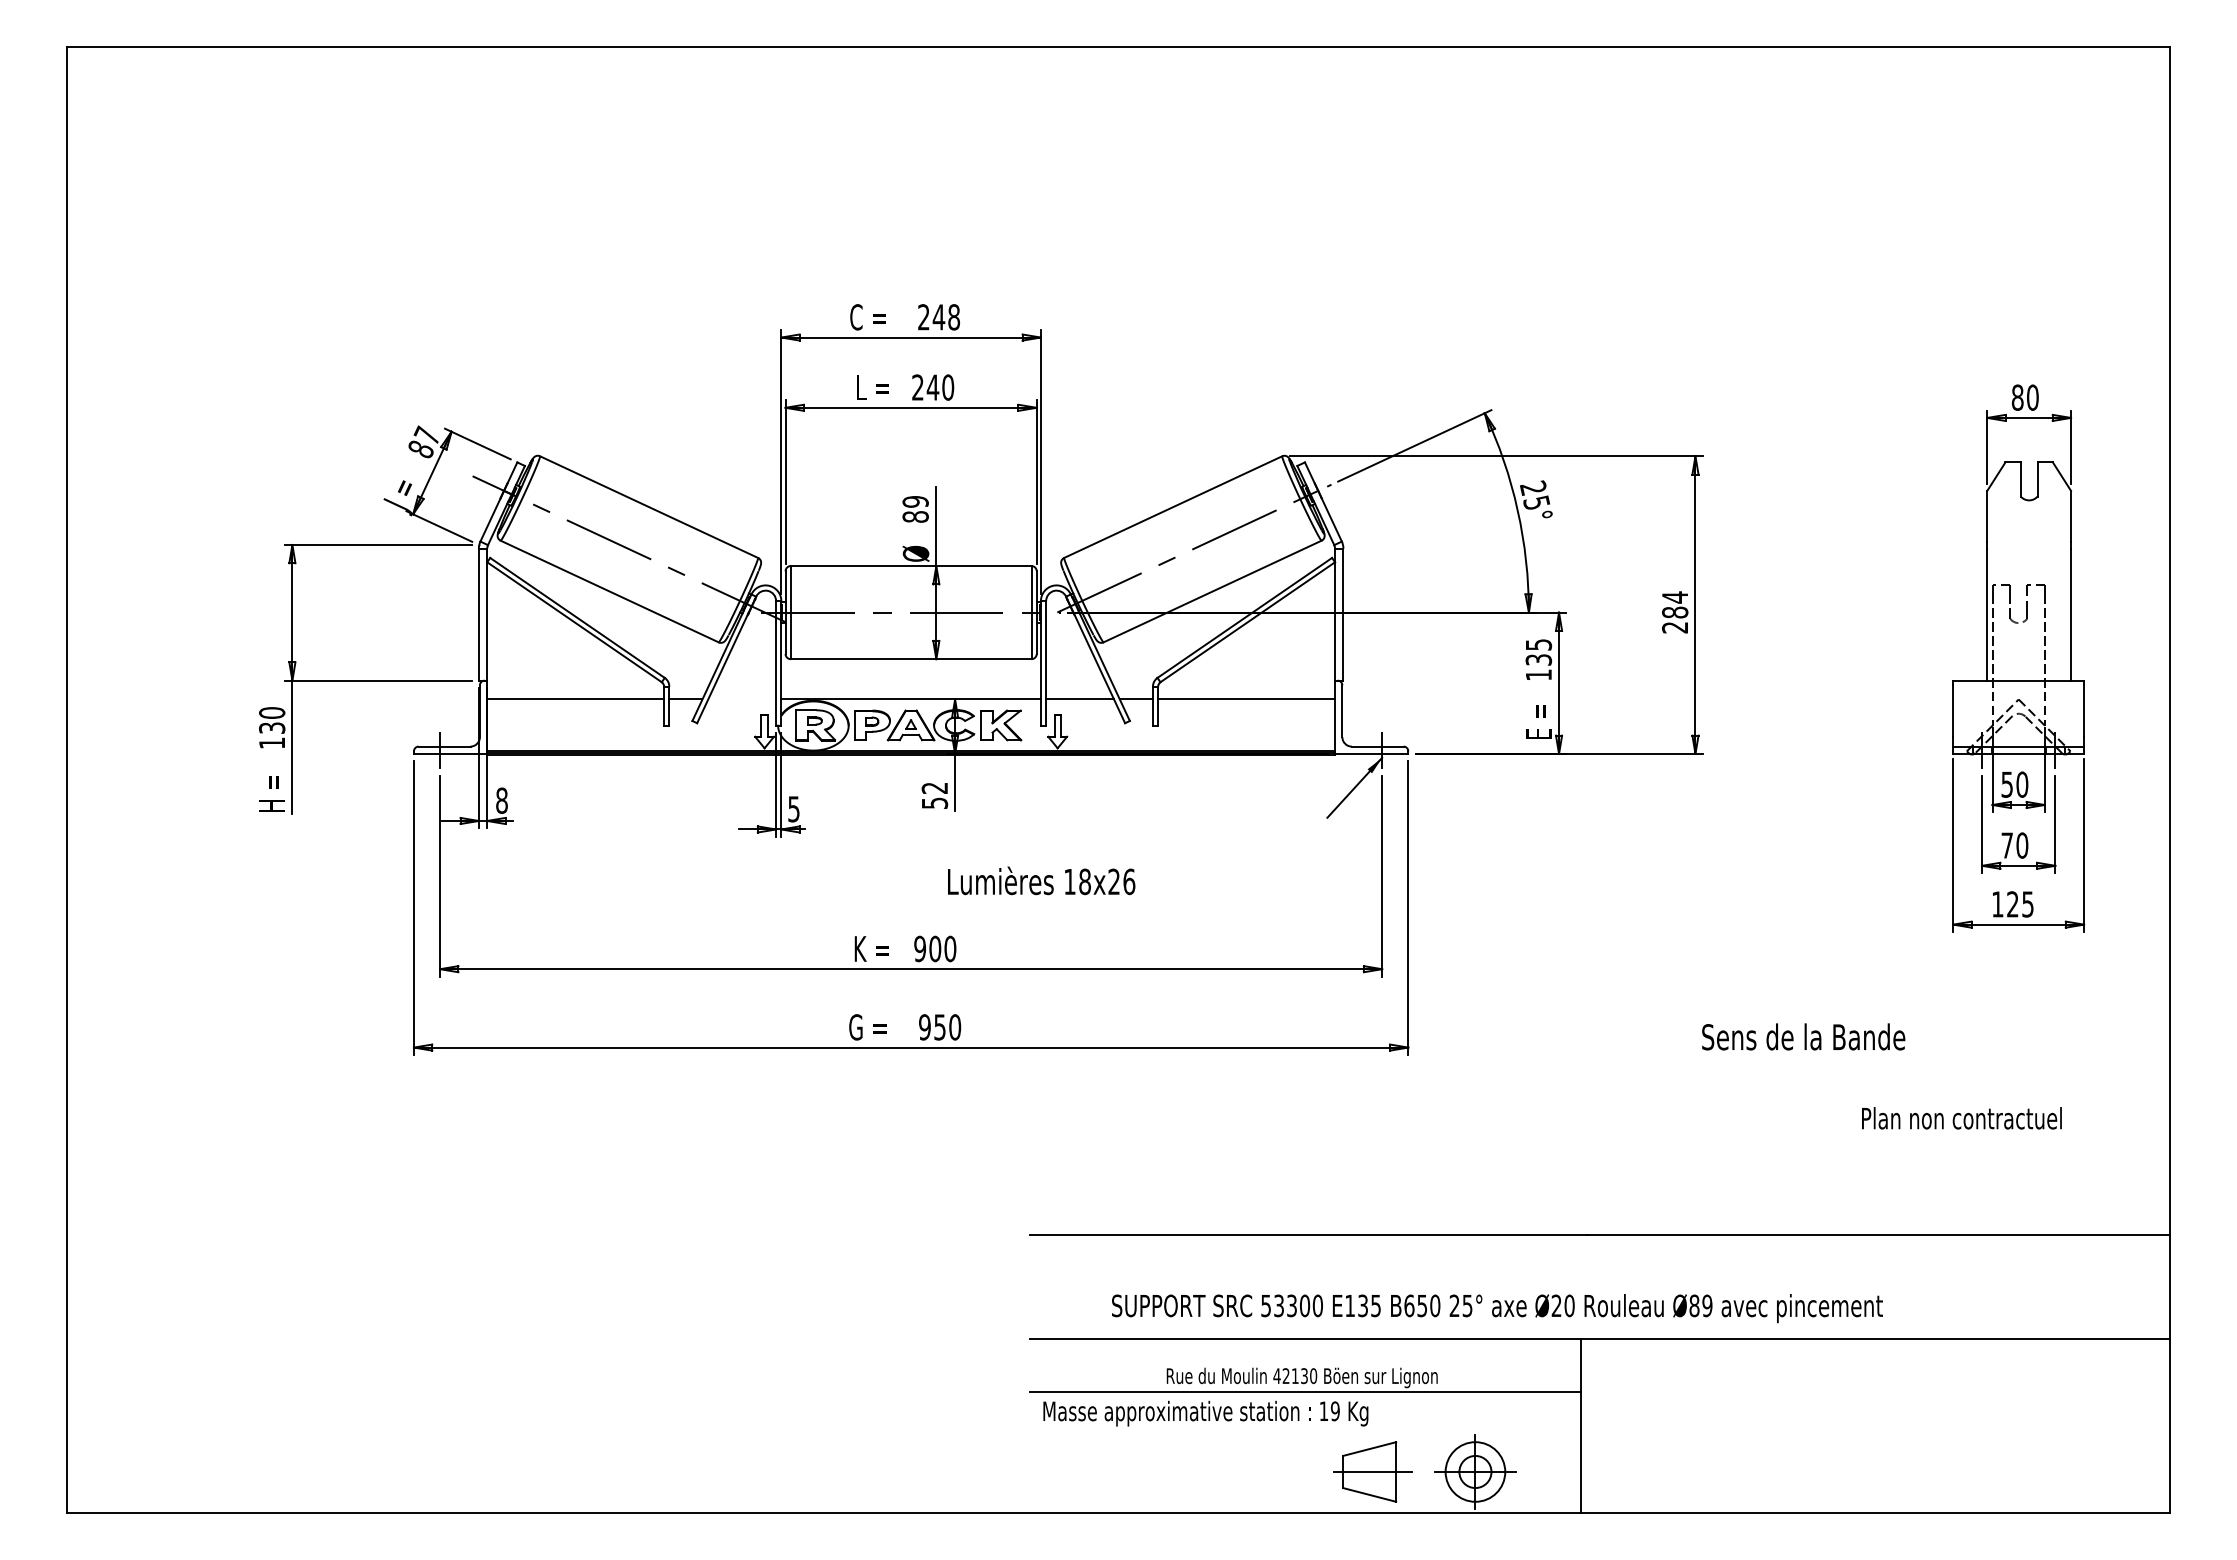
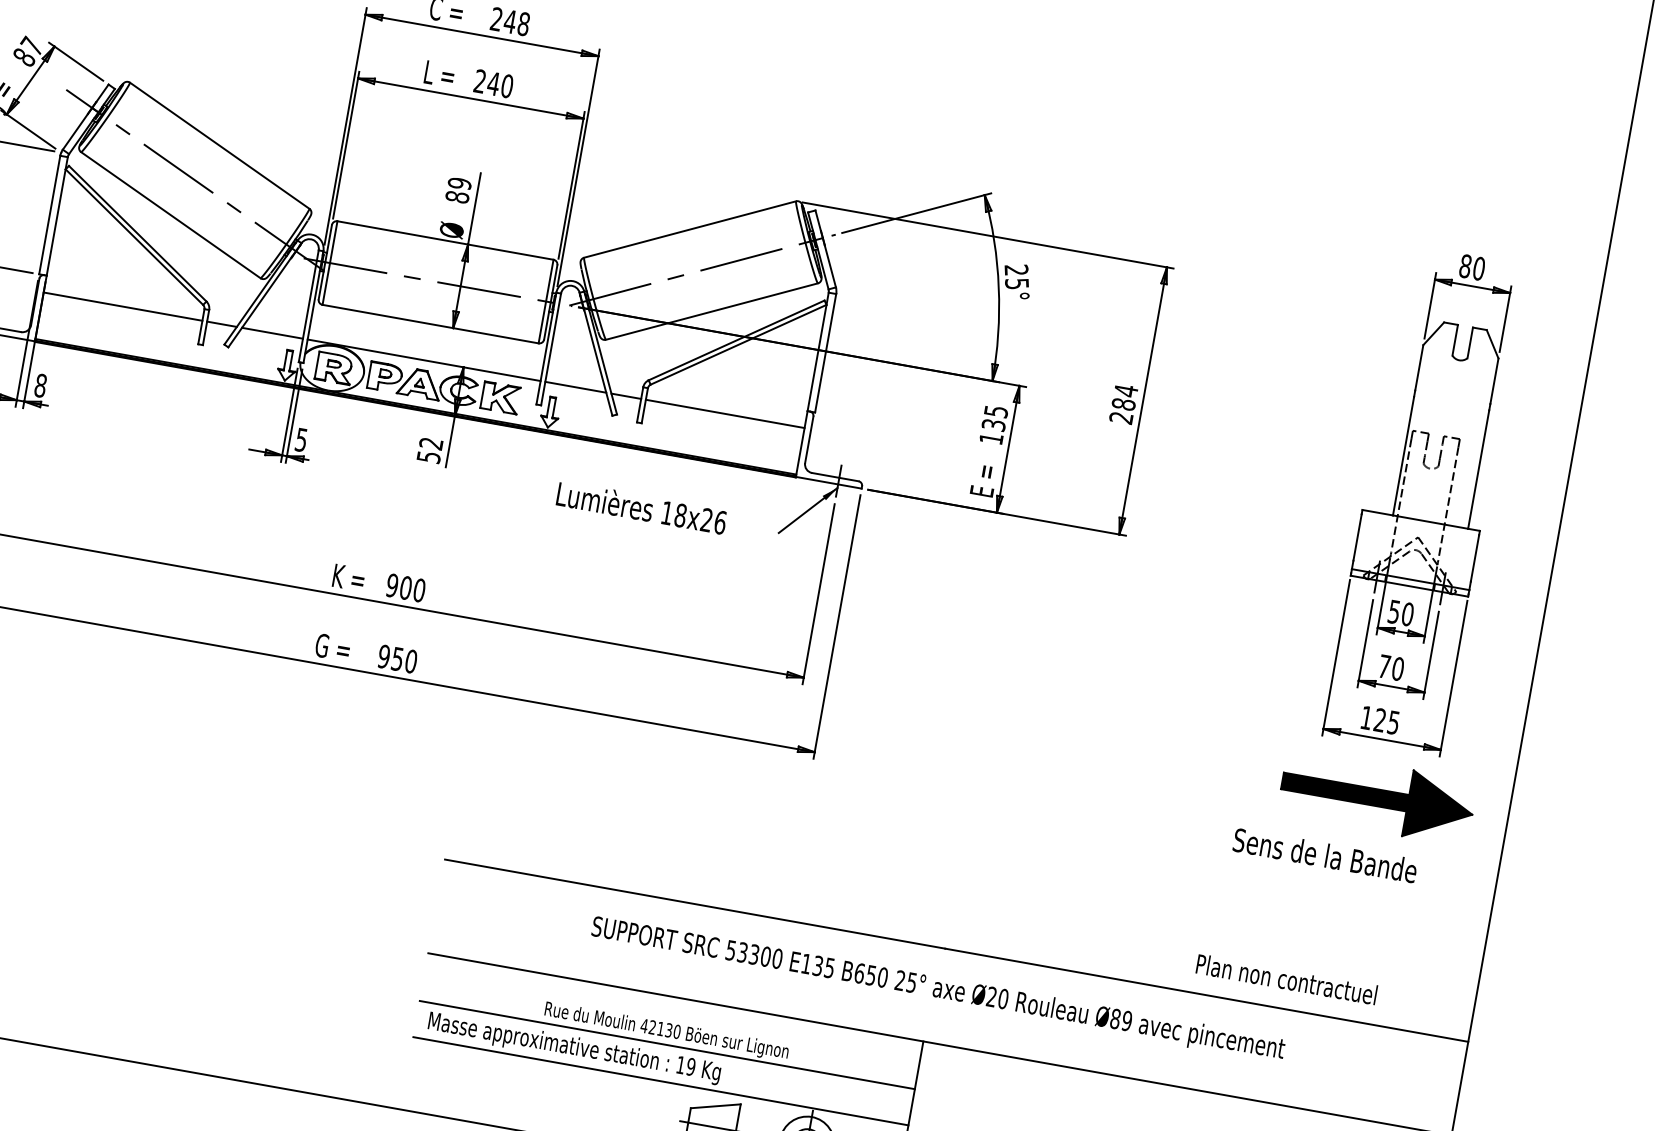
line: (742, 699) -> (272, 333), added
text: (1041, 880) -> (641, 507), moved
part: (2024, 988) -> (1377, 797), added
text: (1803, 1036) -> (1325, 855), moved
text: (1961, 1118) -> (1286, 979), moved
text: (1497, 1308) -> (938, 989), moved
line: (1305, 1432) -> (660, 1081), added

